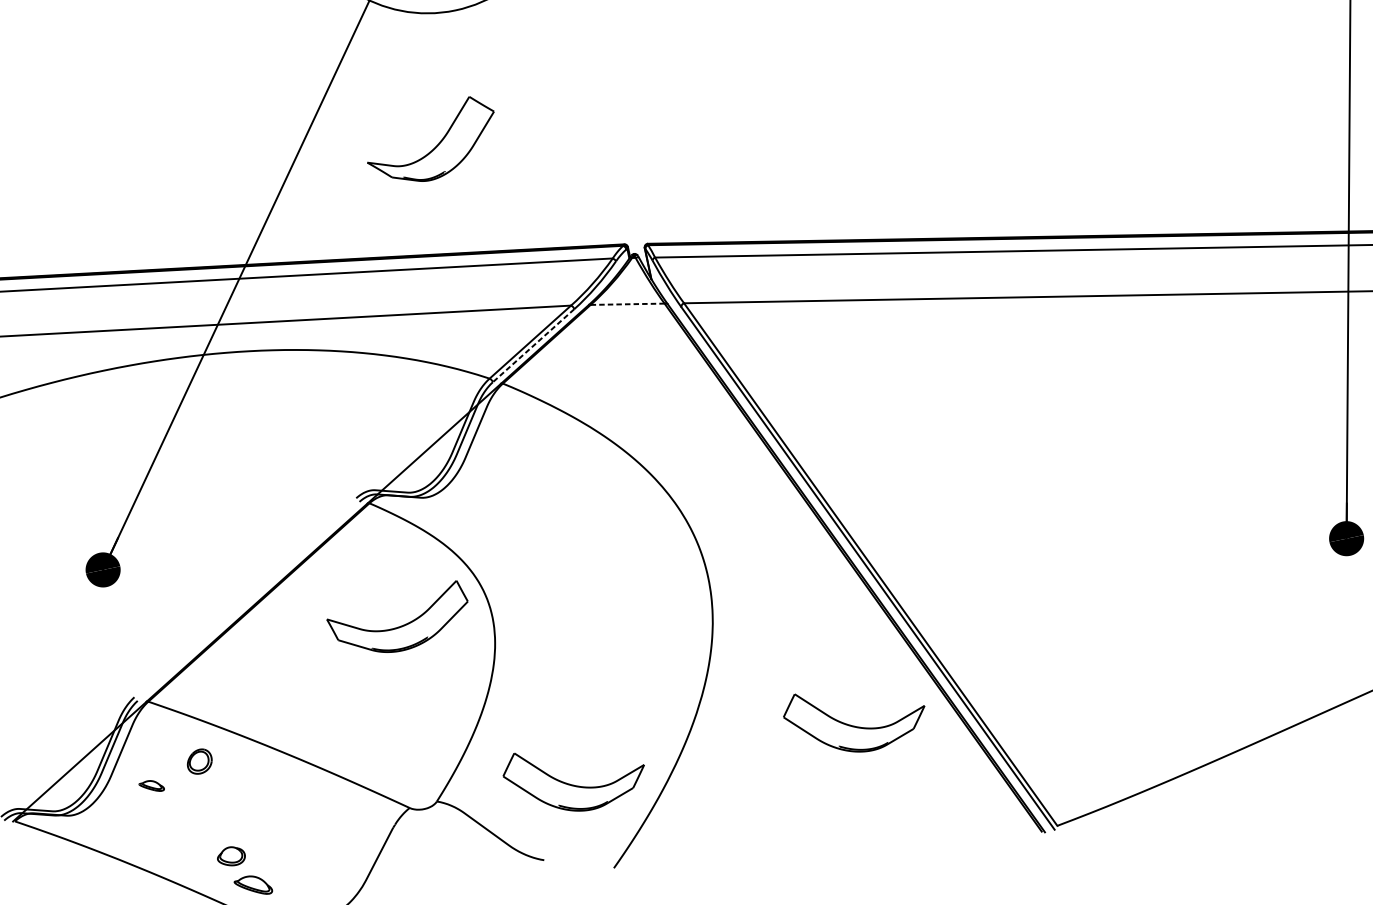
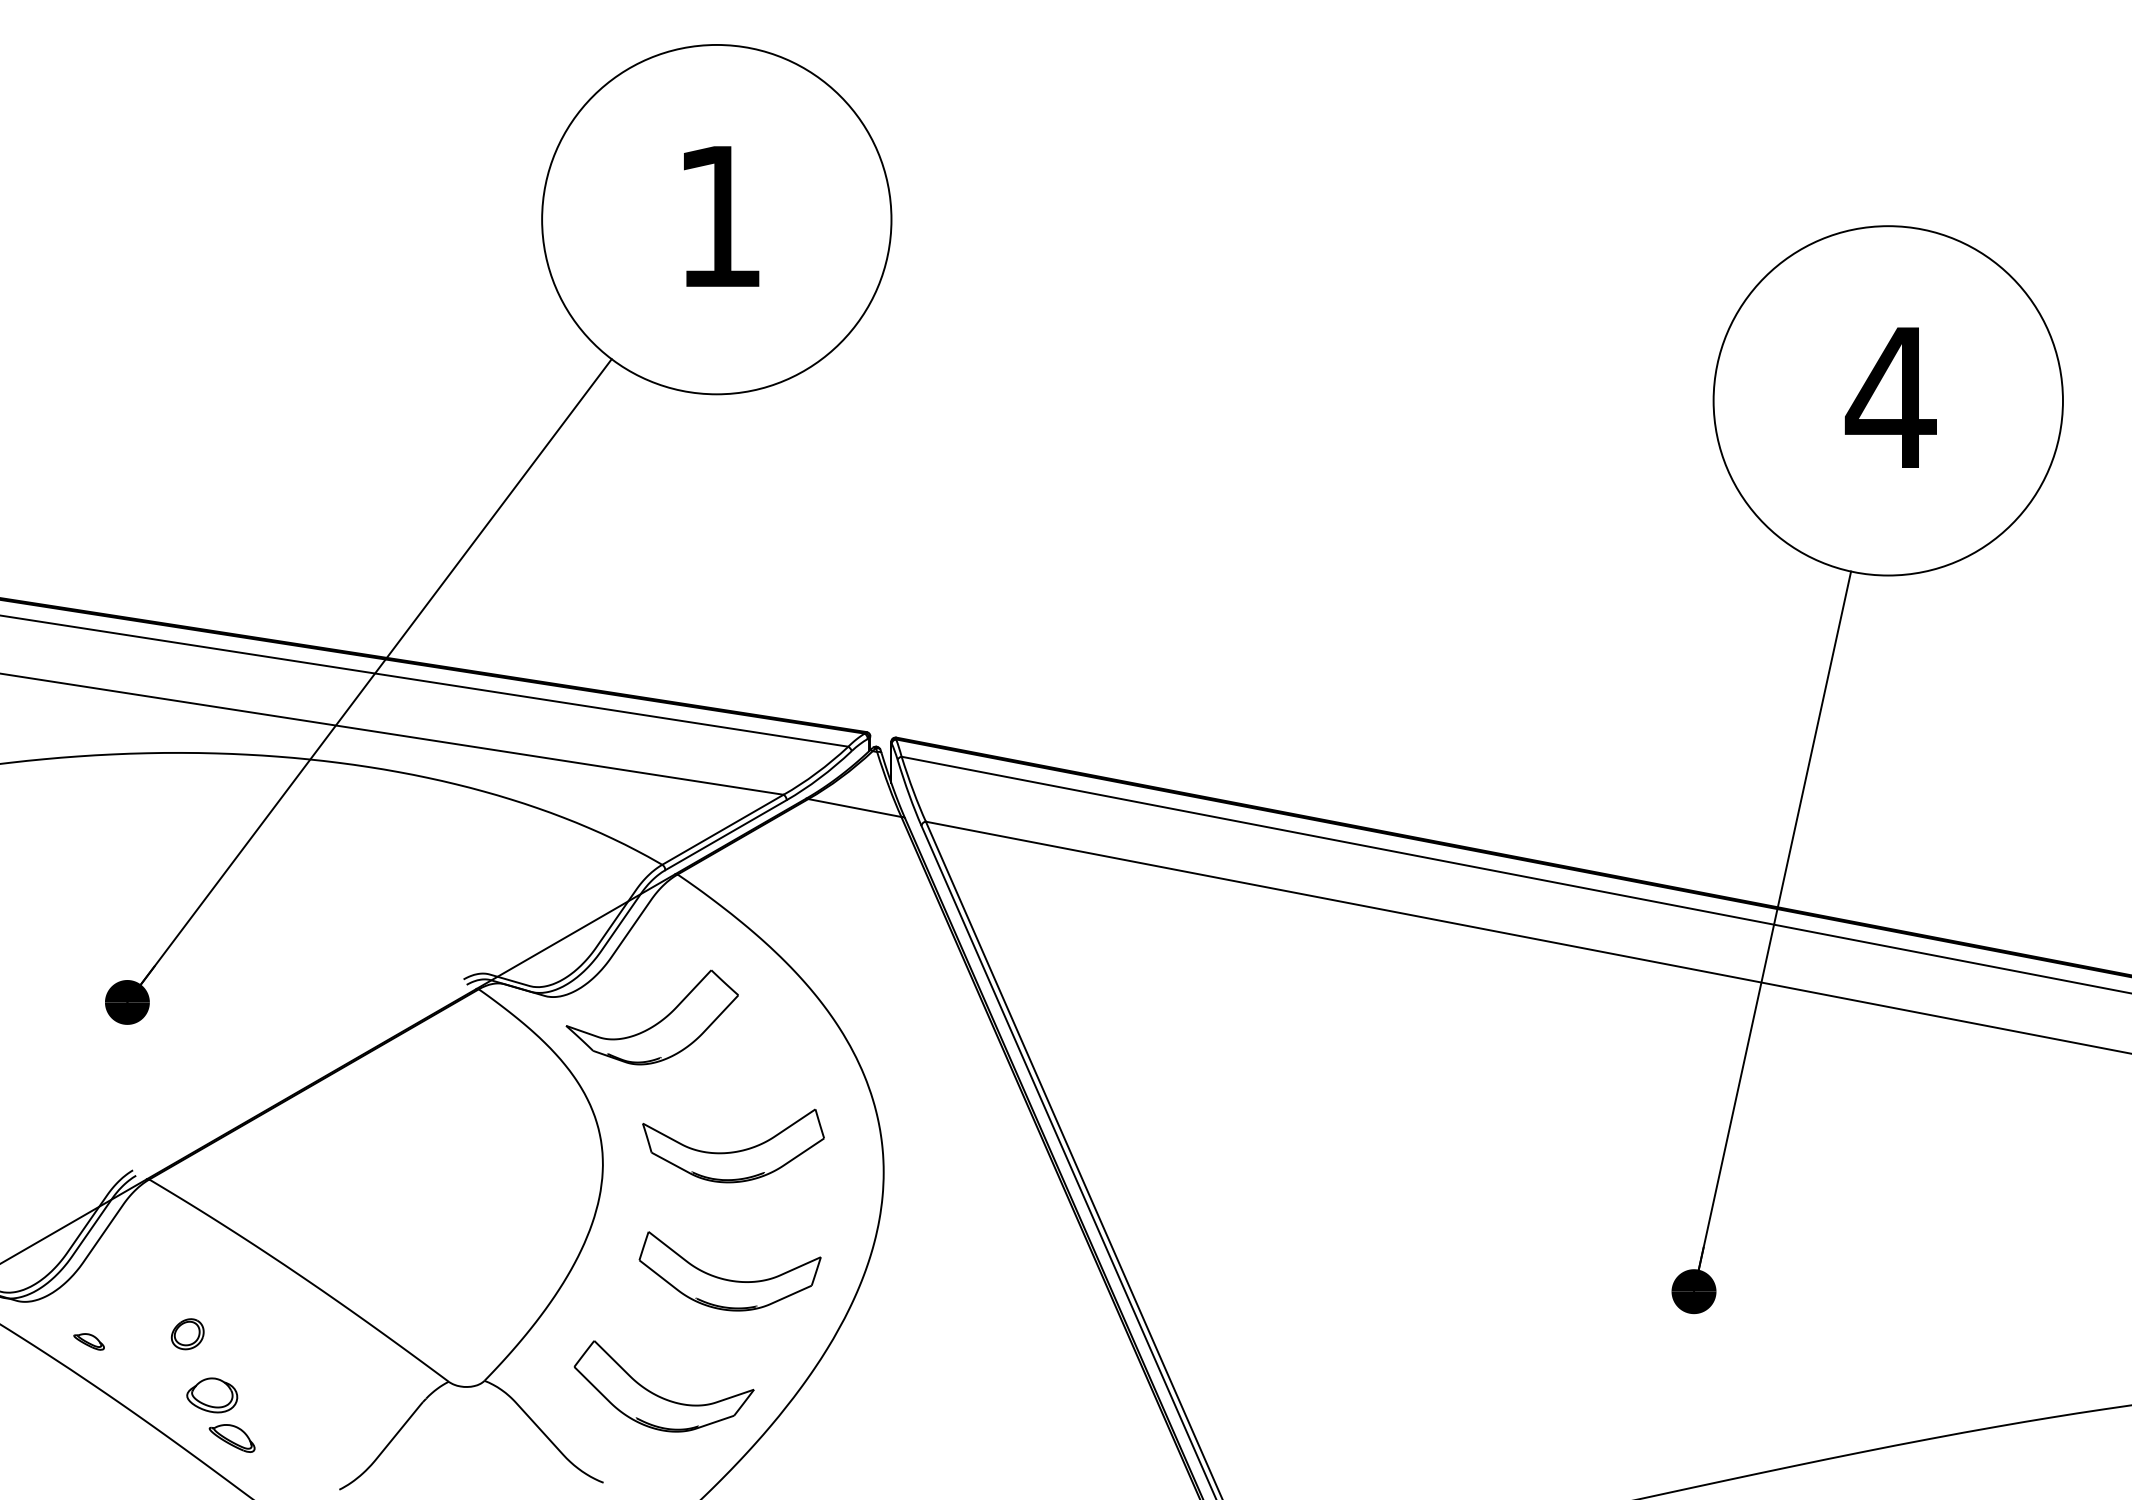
part: (435, 146) -> (655, 1023), moved
line: (628, 304) -> (855, 808), dashed -> solid
line: (533, 346) -> (725, 835), dashed -> solid
part: (399, 621) -> (733, 1145), moved
part: (607, 684) -> (729, 1279), added
part: (853, 725) -> (1026, 1395), removed
part: (199, 761) -> (187, 1334), moved
part: (151, 786) -> (88, 1341), moved
part: (231, 856) -> (212, 1395), size x1.43

